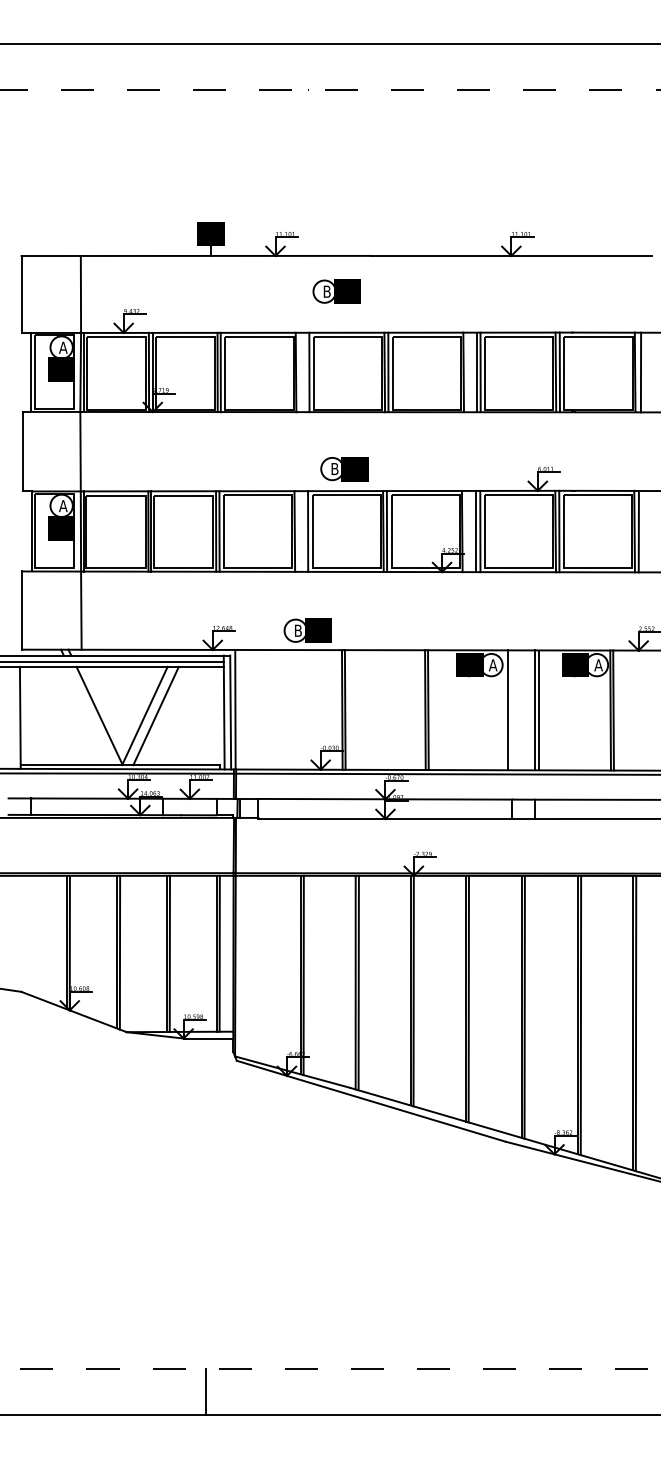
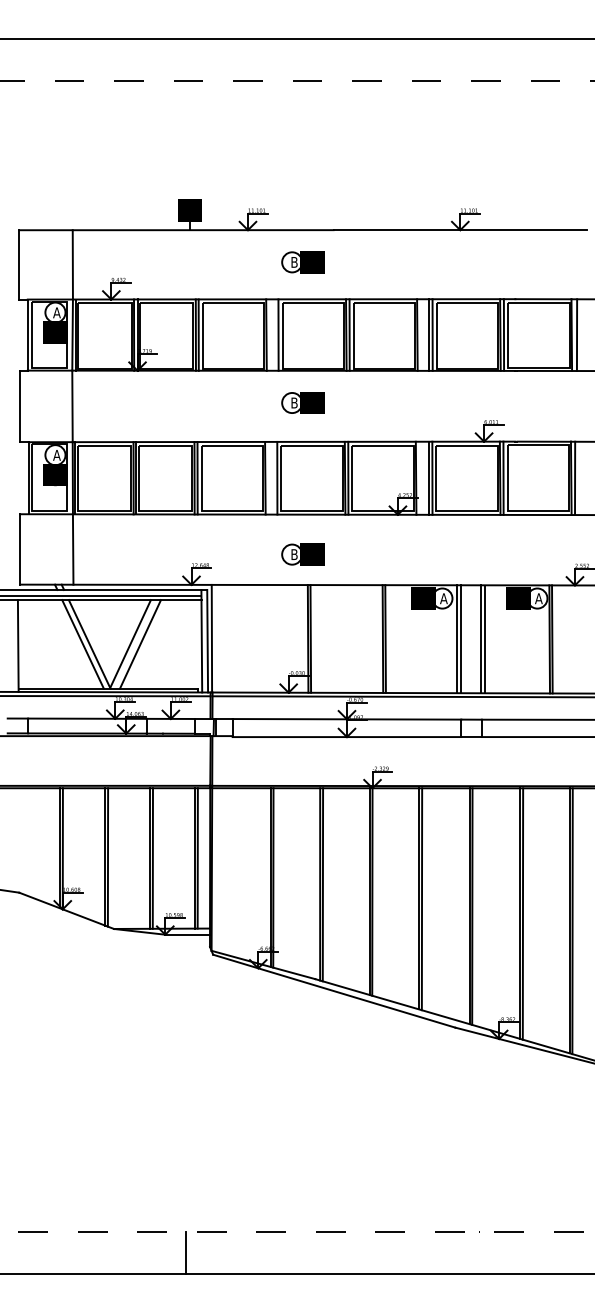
part: (343, 468) -> (302, 402), moved
part: (307, 630) -> (302, 554), moved
line: (512, 710) -> (461, 639), added
line: (91, 716) -> (82, 644), added

